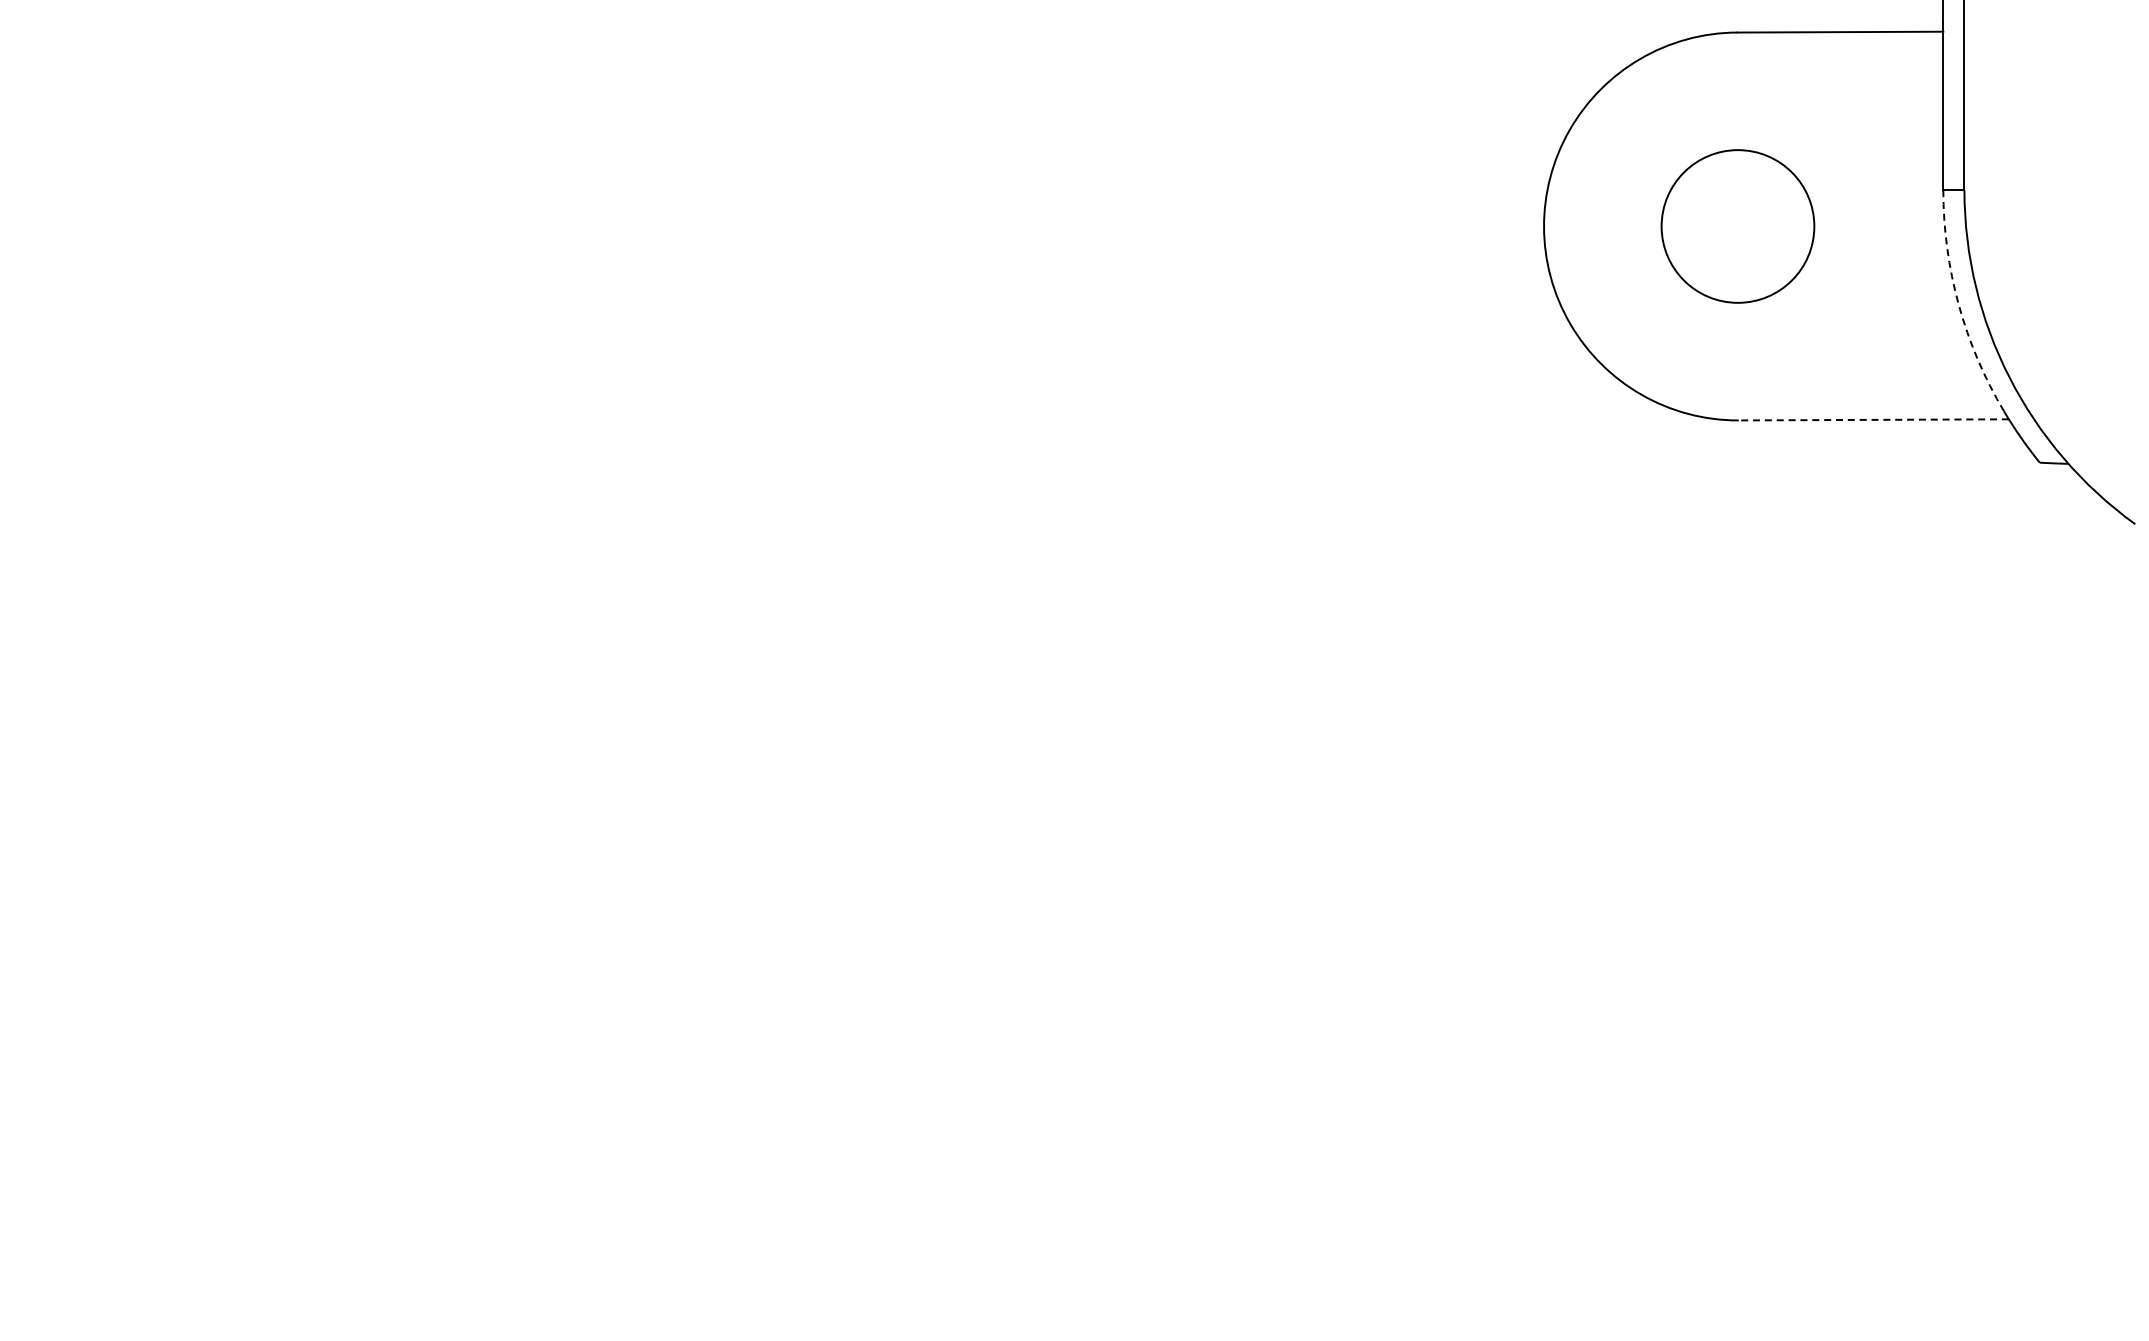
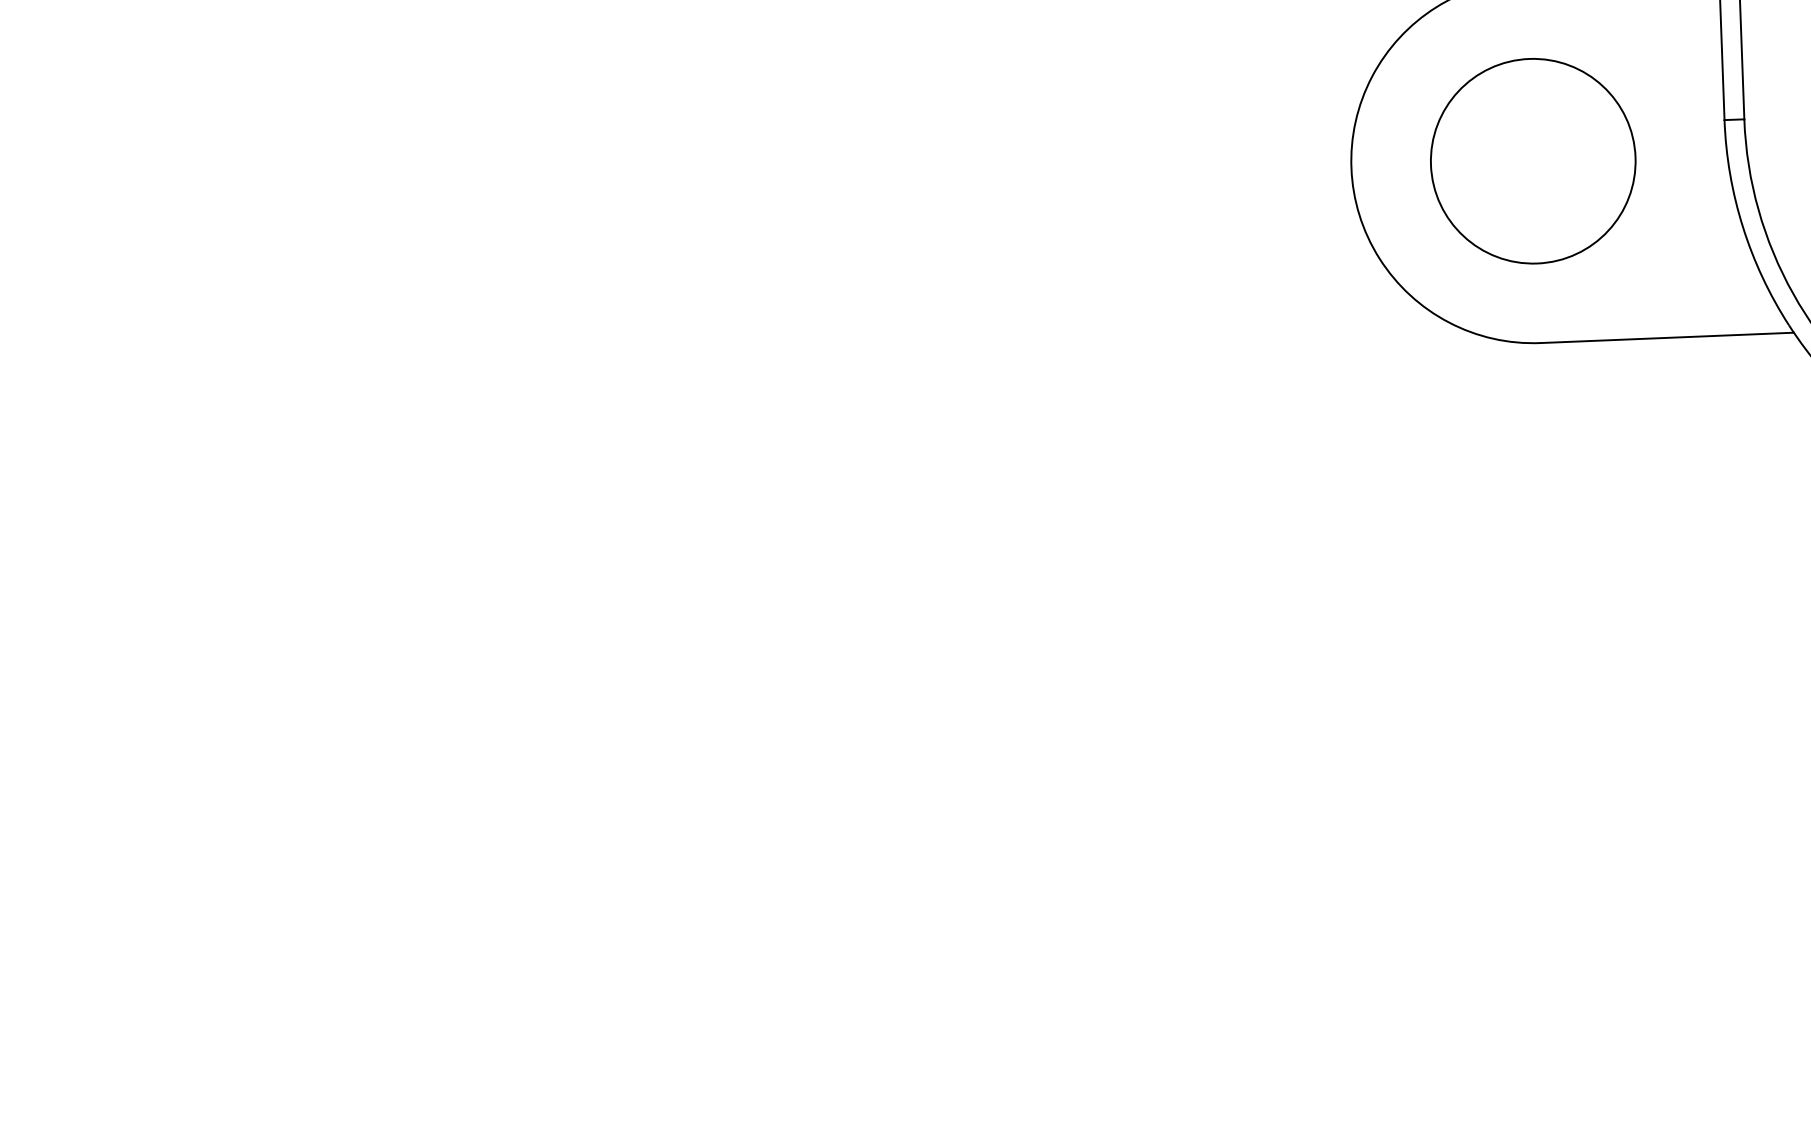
circle: (1737, 226) -> (1532, 161), size x1.43
arc: (1958, 304) -> (1742, 226), dashed -> solid
line: (1873, 419) -> (1666, 337), dashed -> solid

